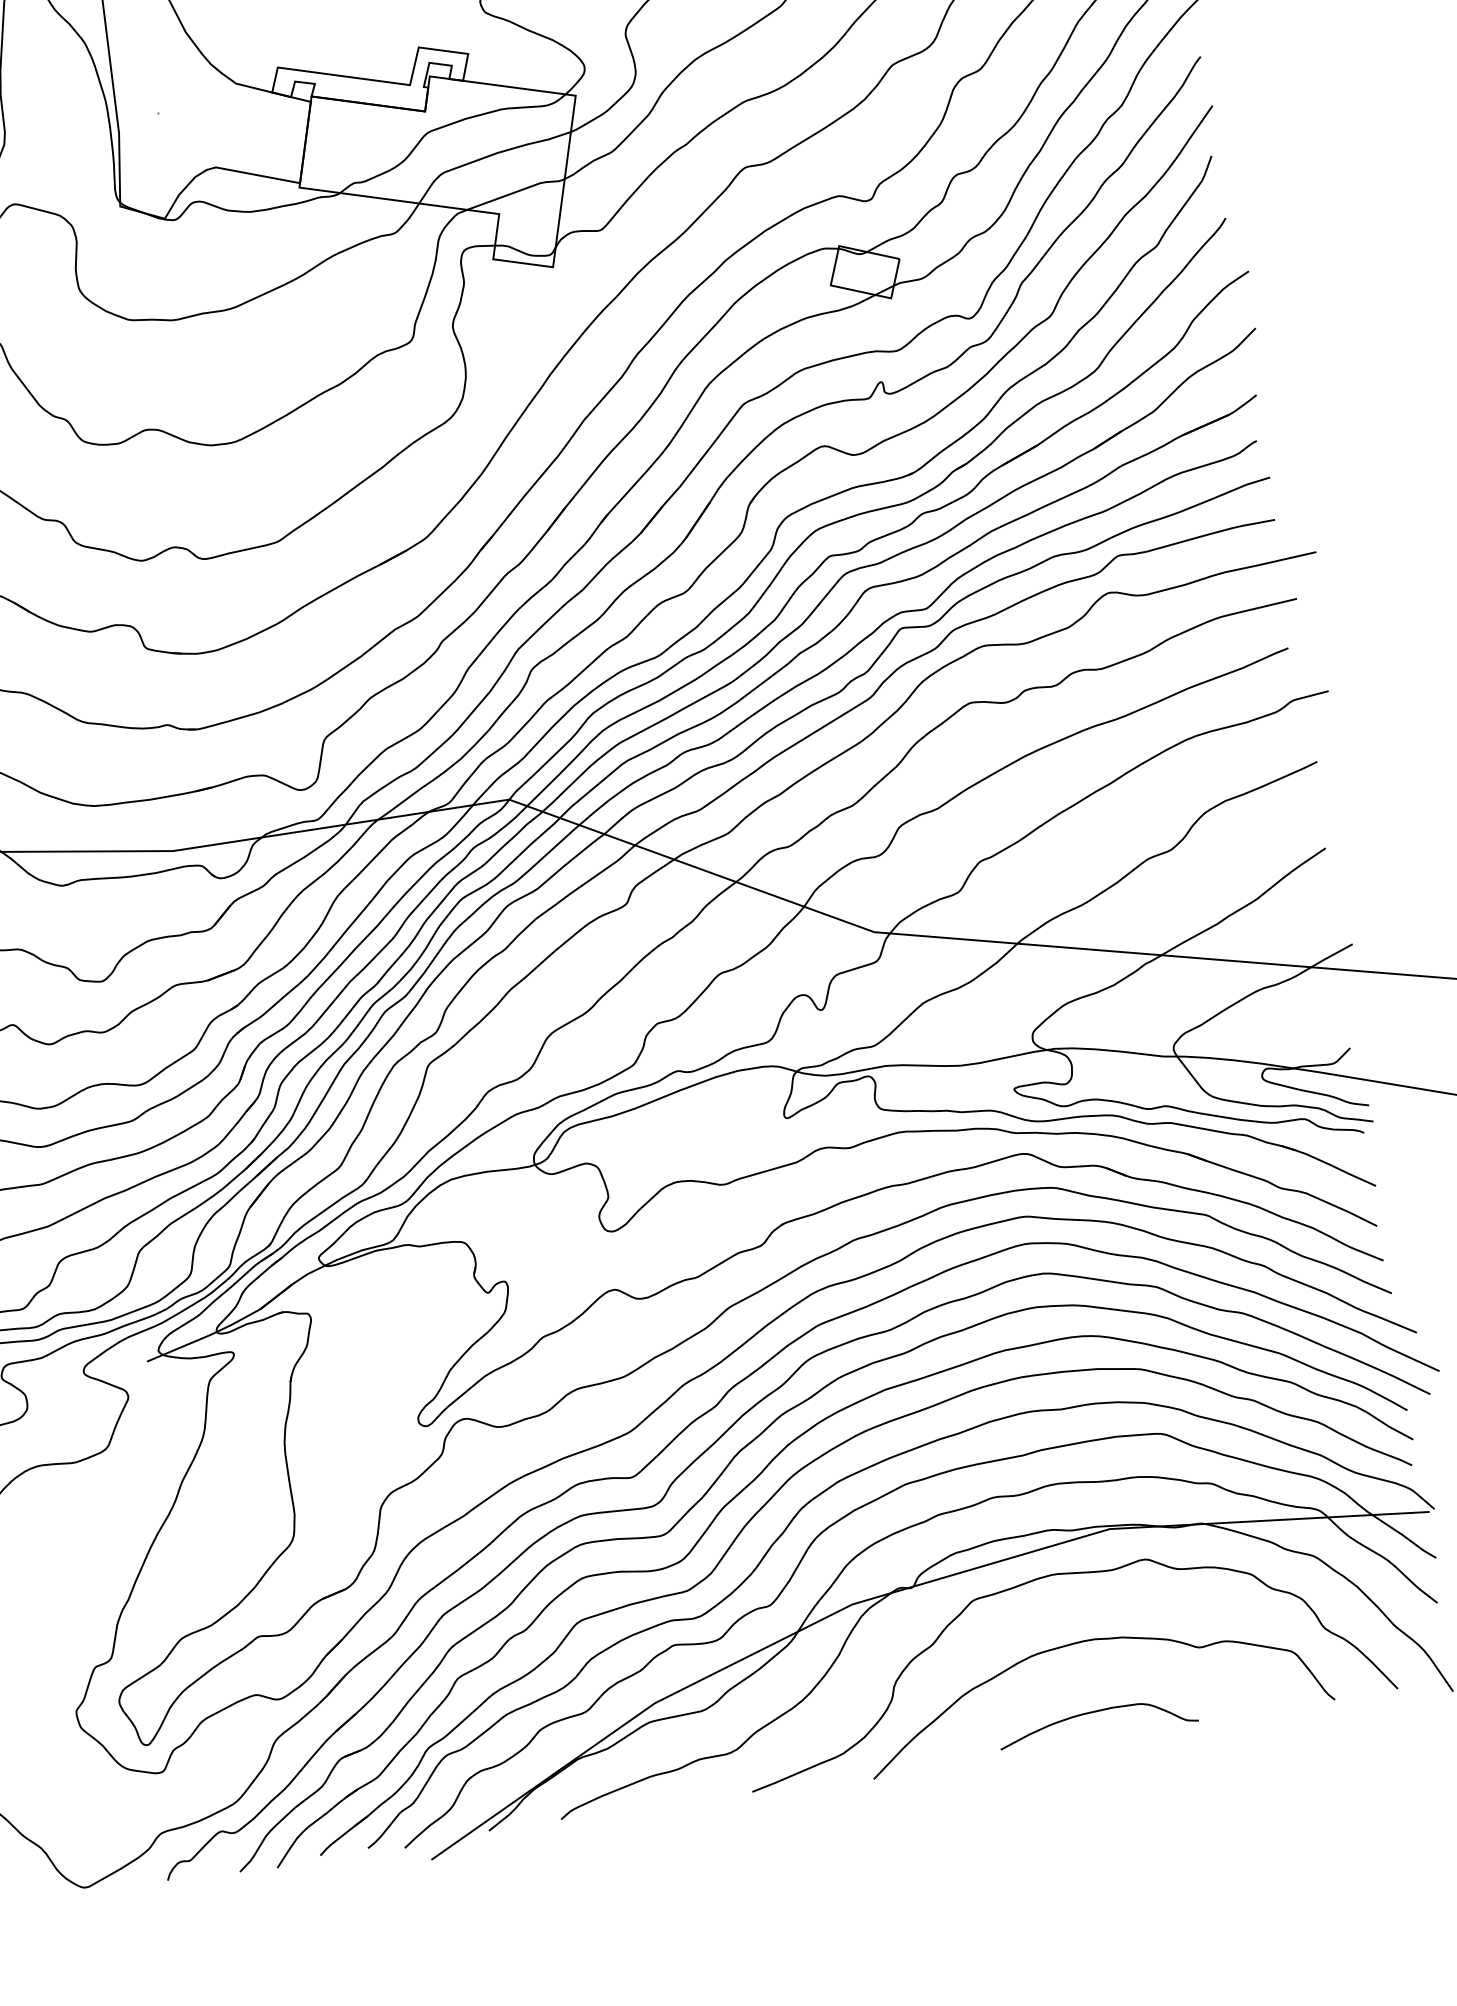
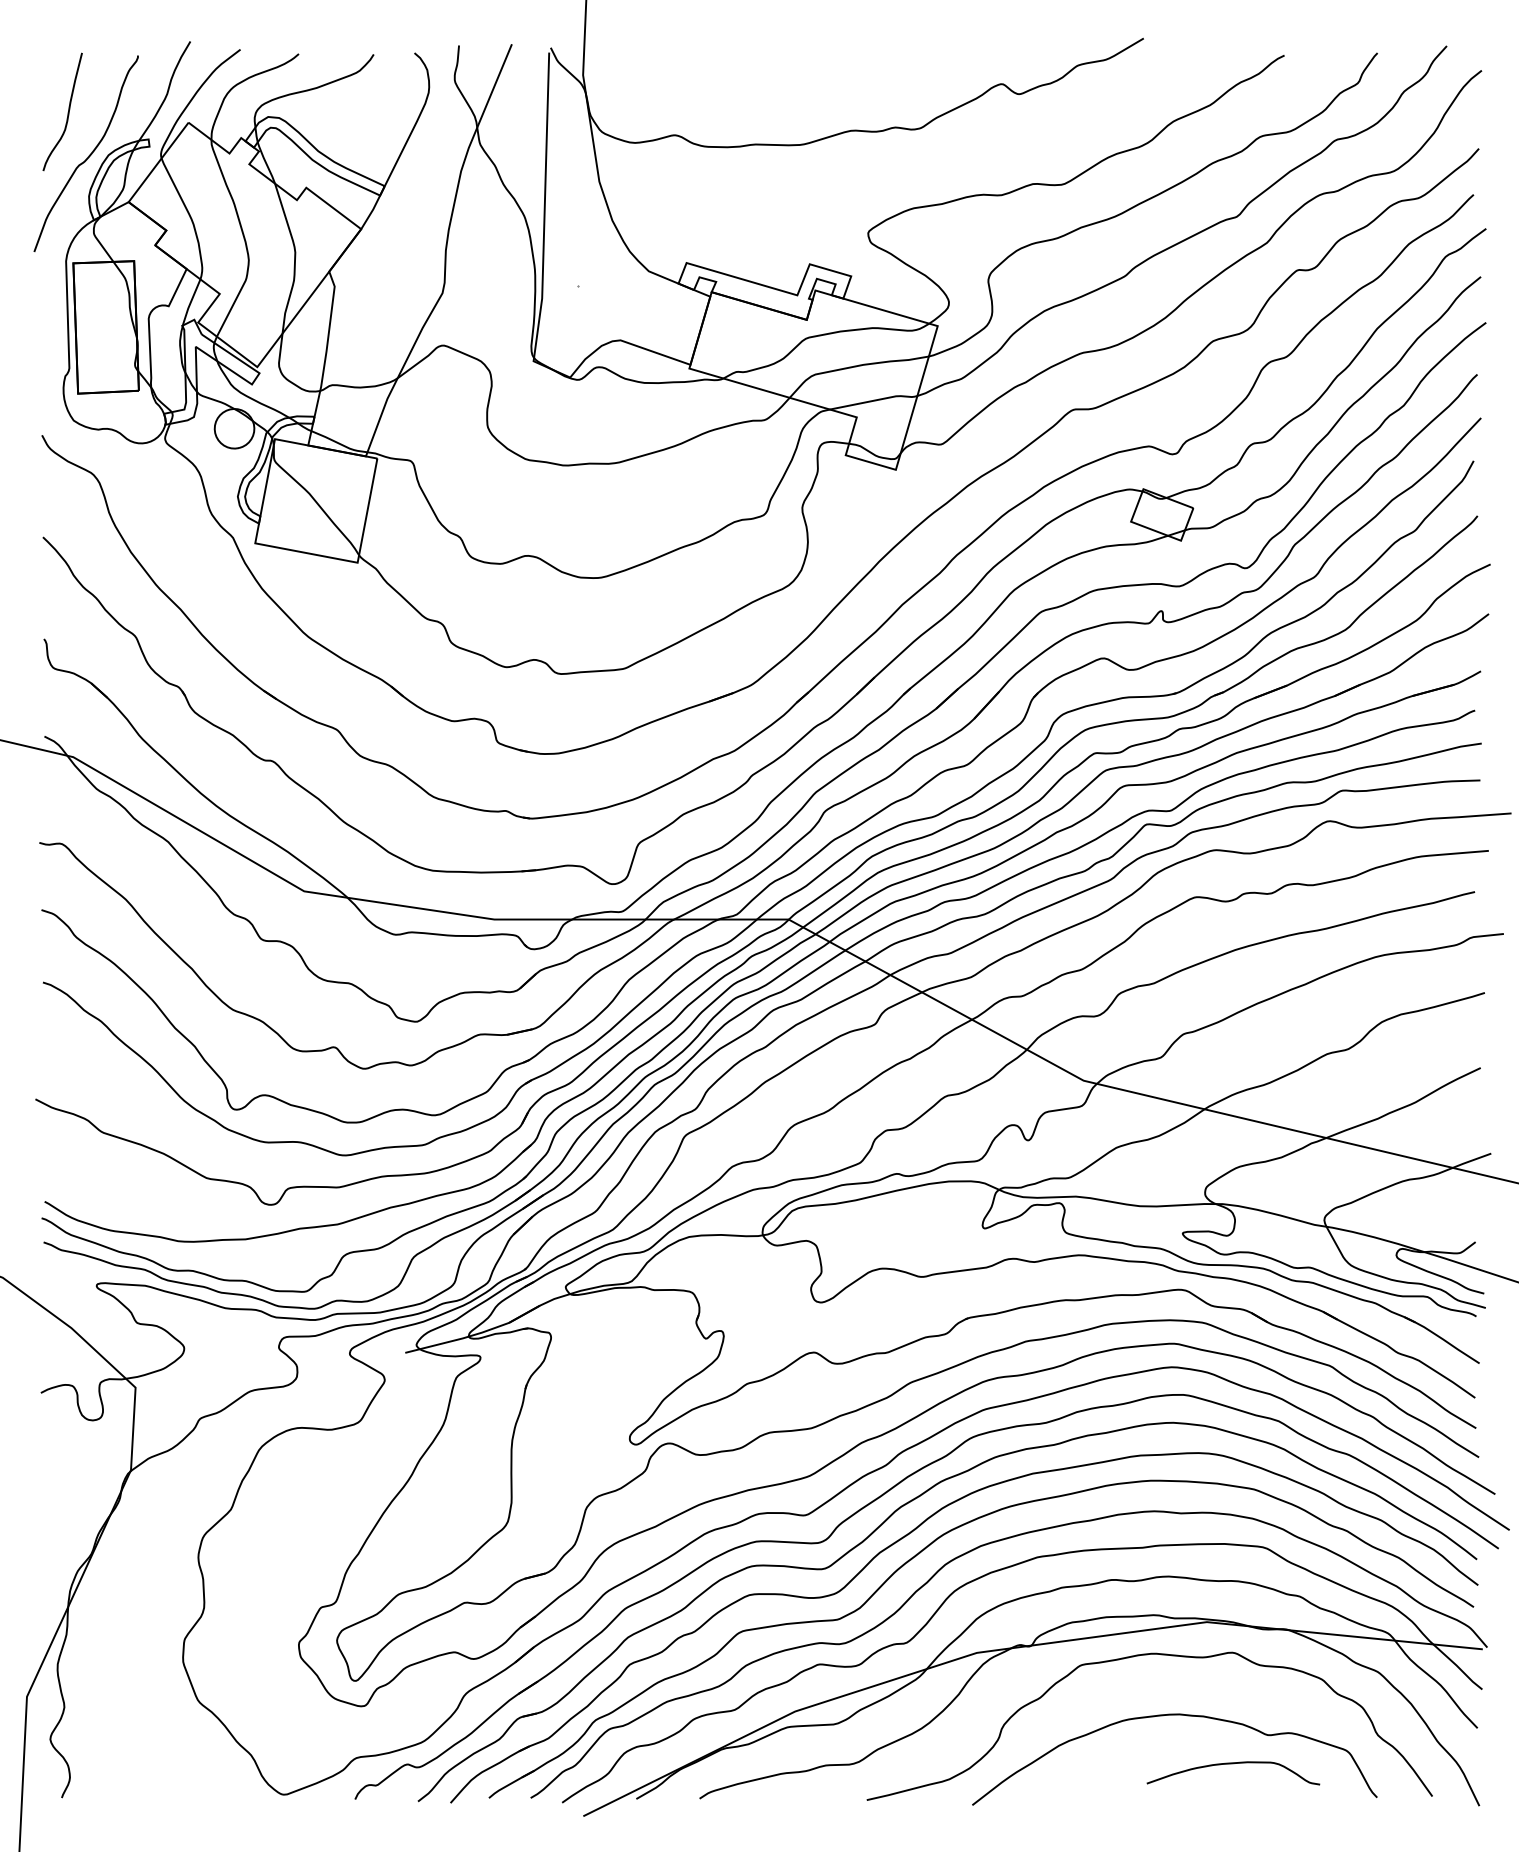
curve: (1096, 1712) -> (1233, 1764), moved

